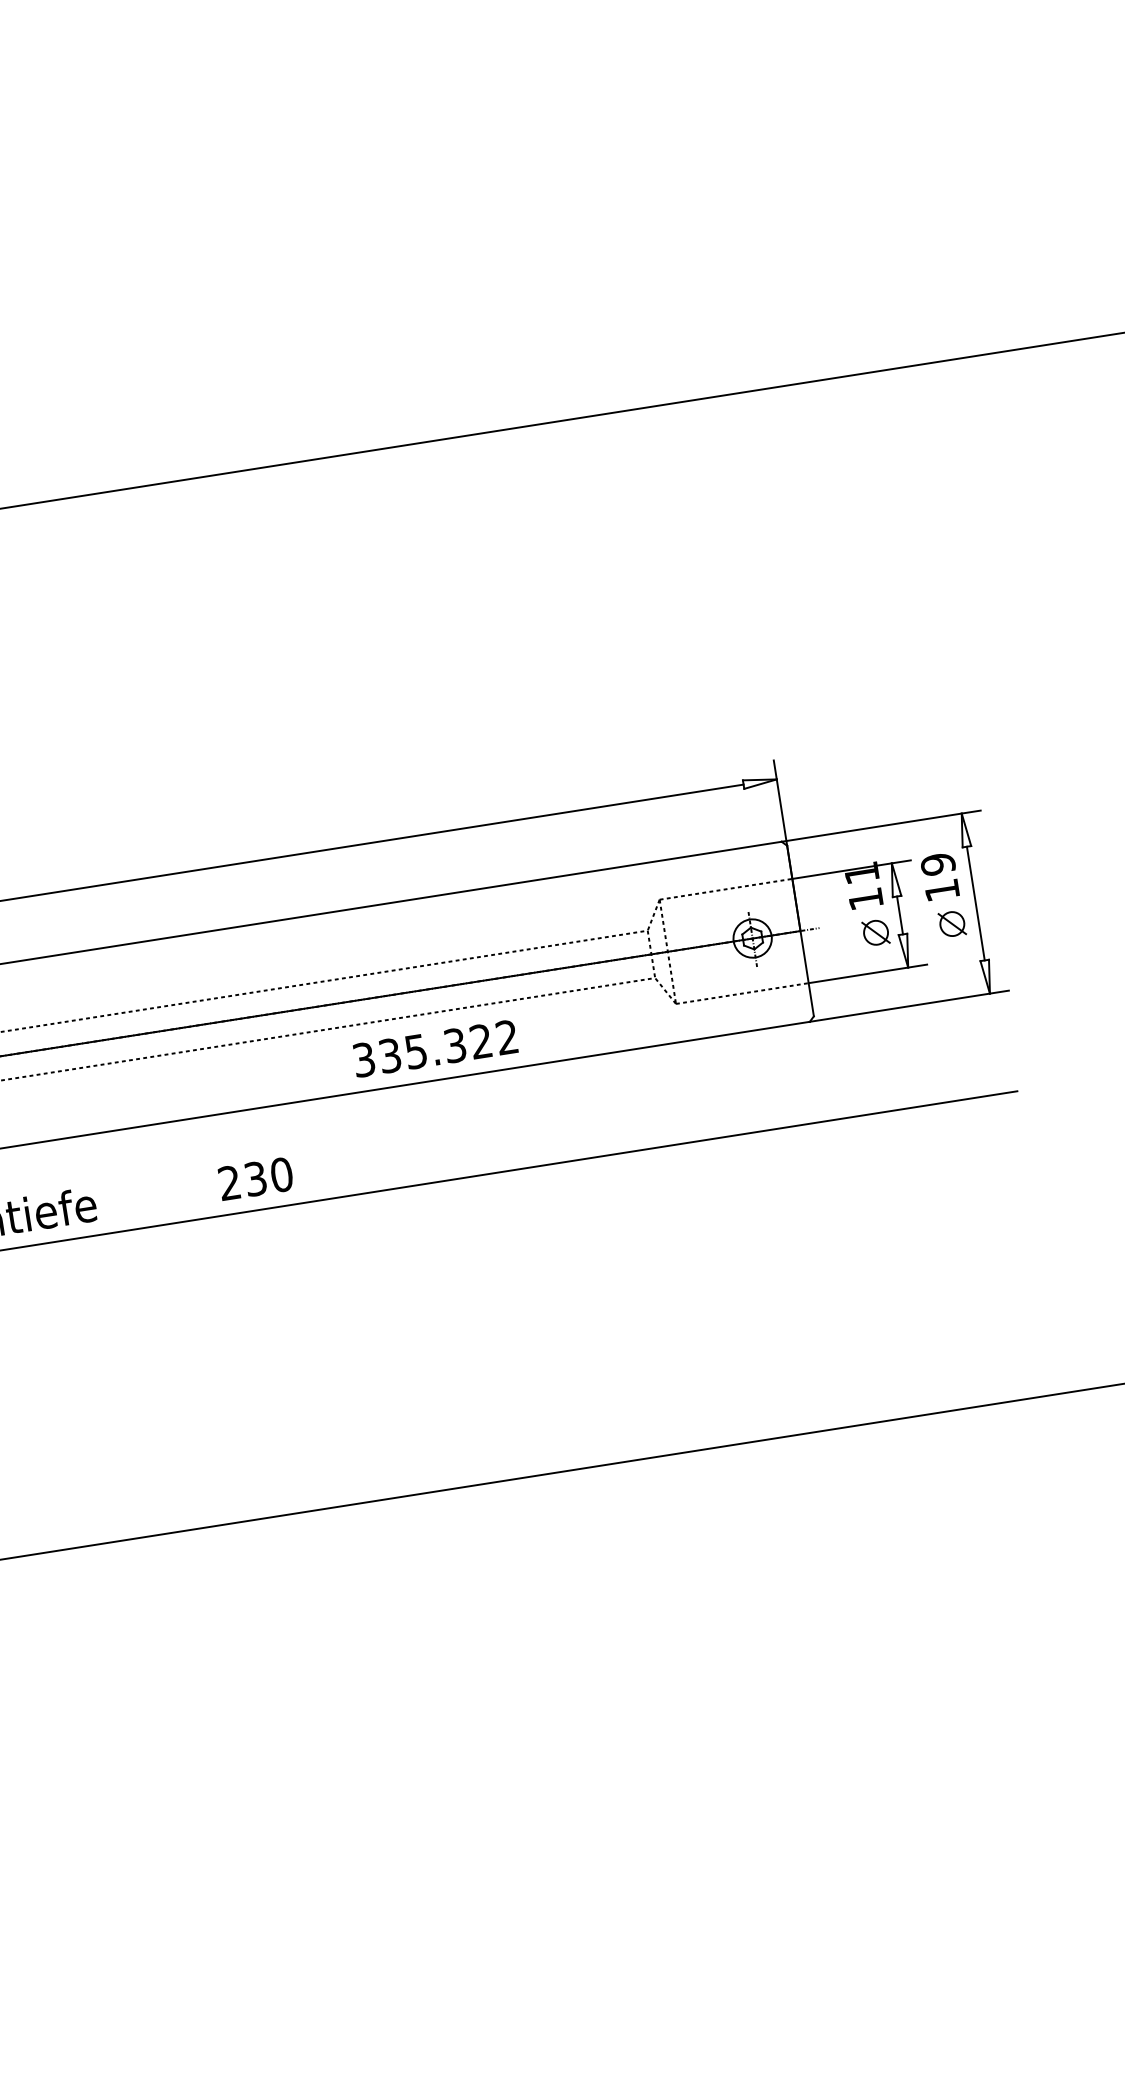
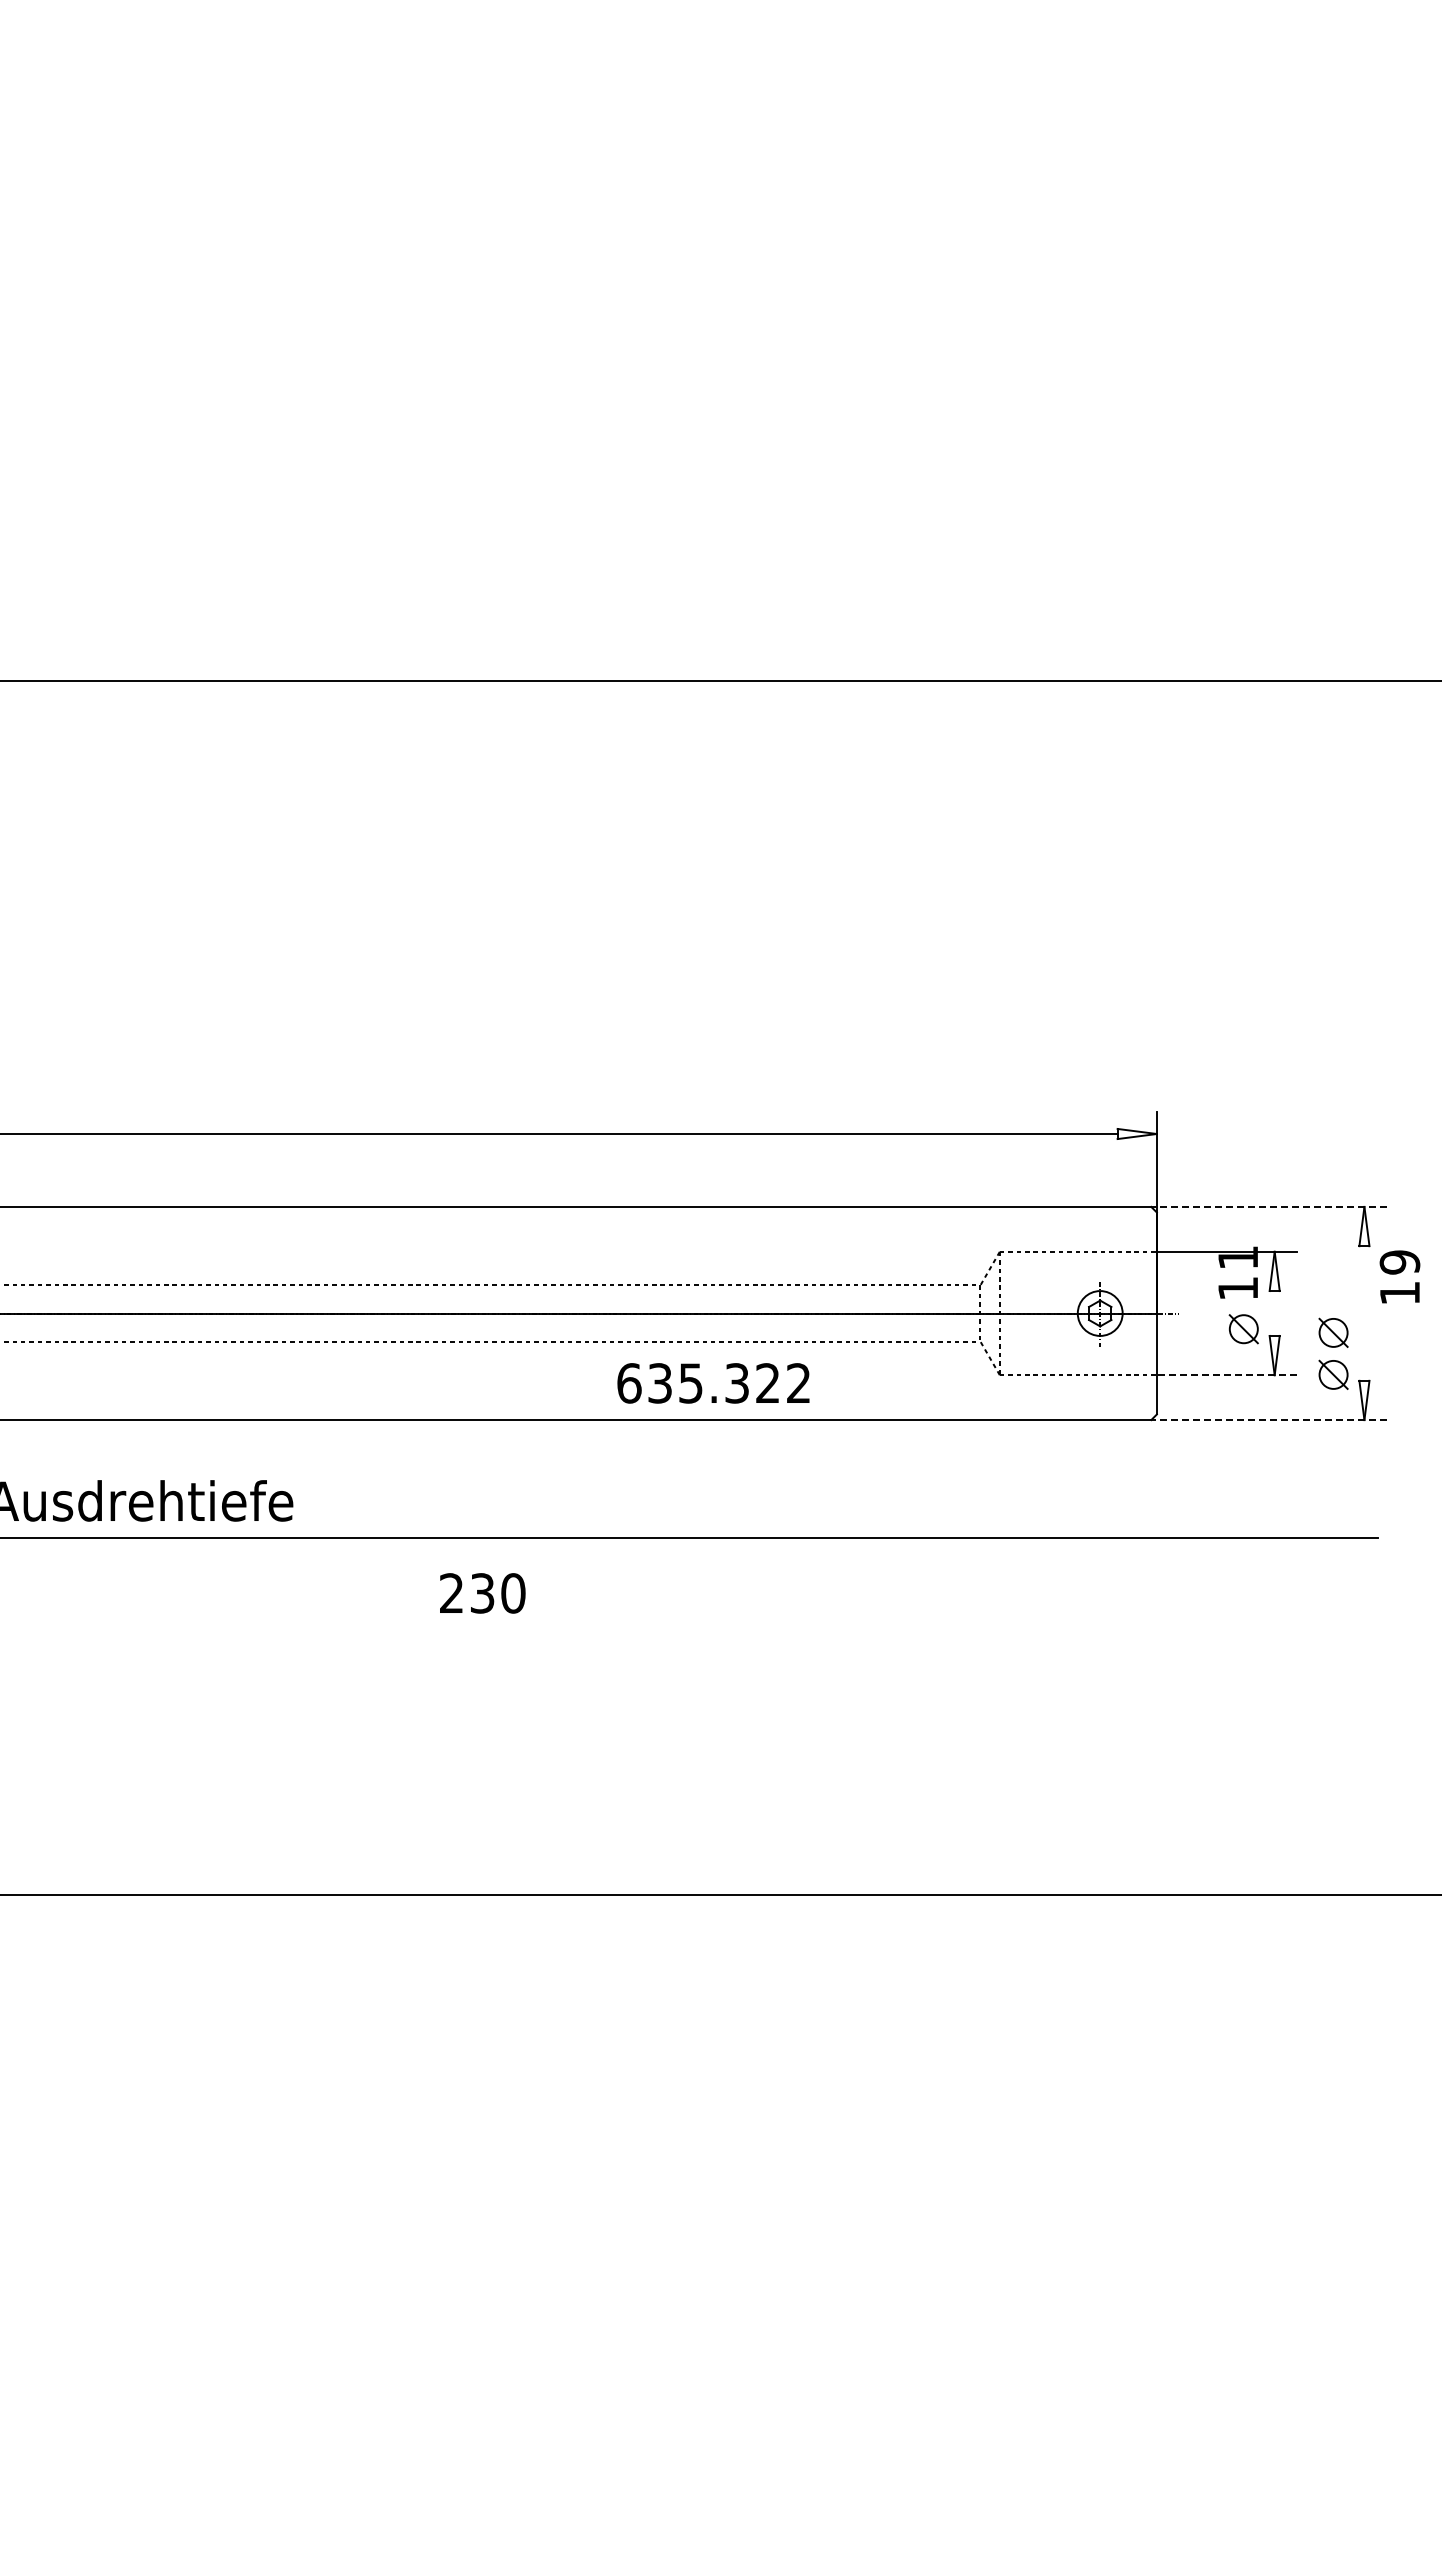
line: (881, 825) -> (1269, 1206), solid -> dashed
text: (939, 876) -> (1399, 1276), moved
line: (975, 903) -> (1364, 1313), removed
line: (899, 915) -> (1274, 1313), removed
part: (957, 959) -> (1333, 1374), added
line: (867, 974) -> (1226, 1375), solid -> dashed
line: (909, 1006) -> (1269, 1420), solid -> dashed
text: (364, 1059) -> (629, 1383), 335.322 -> 635.322
text: (255, 1179) -> (482, 1593), moved

